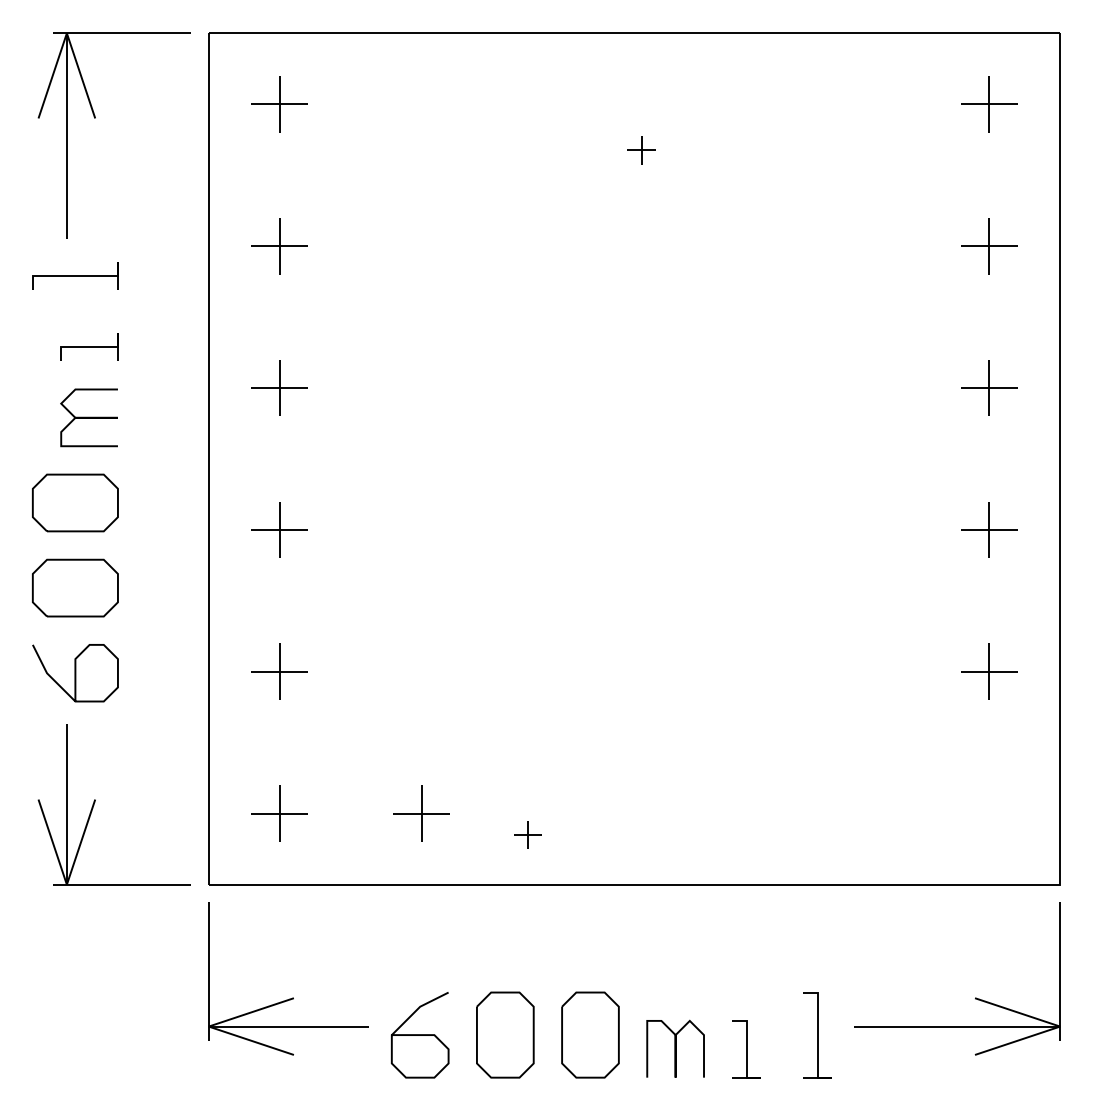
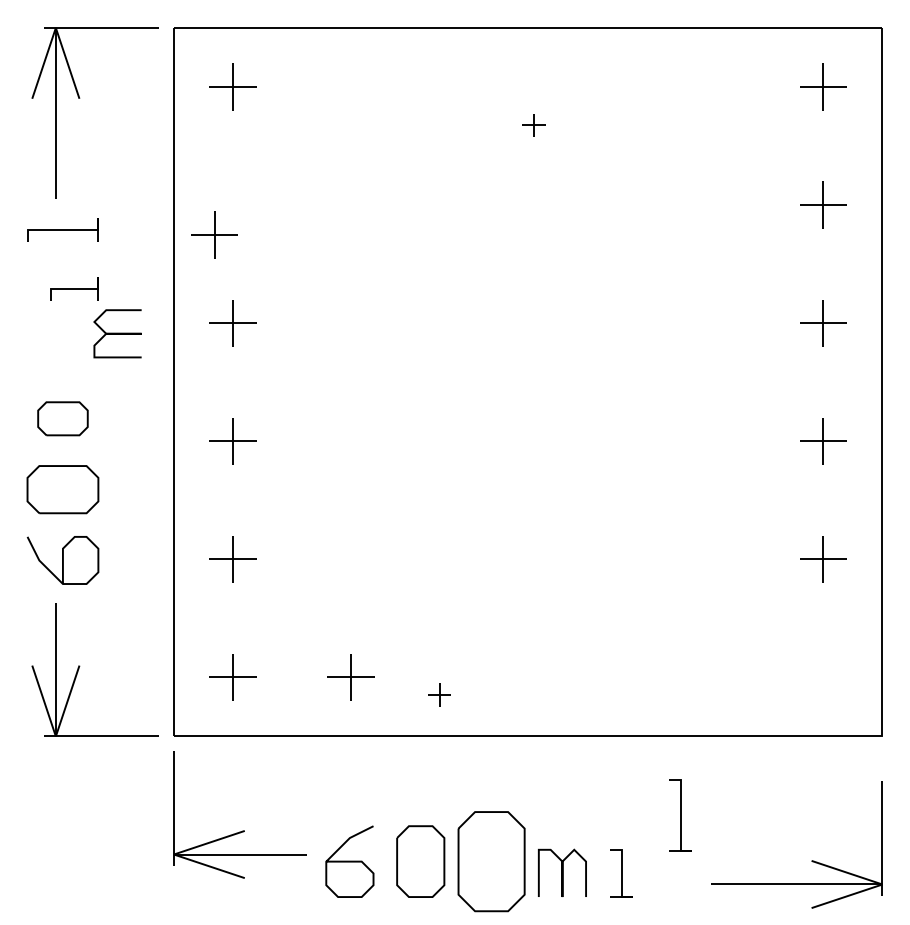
part: (279, 246) -> (214, 235), moved
curve: (88, 417) -> (117, 333), moved
part: (75, 502) -> (63, 418), size x0.7
part: (975, 997) -> (812, 860), moved
part: (590, 1034) -> (491, 861), size x1.4
line: (817, 1035) -> (680, 816), moved

